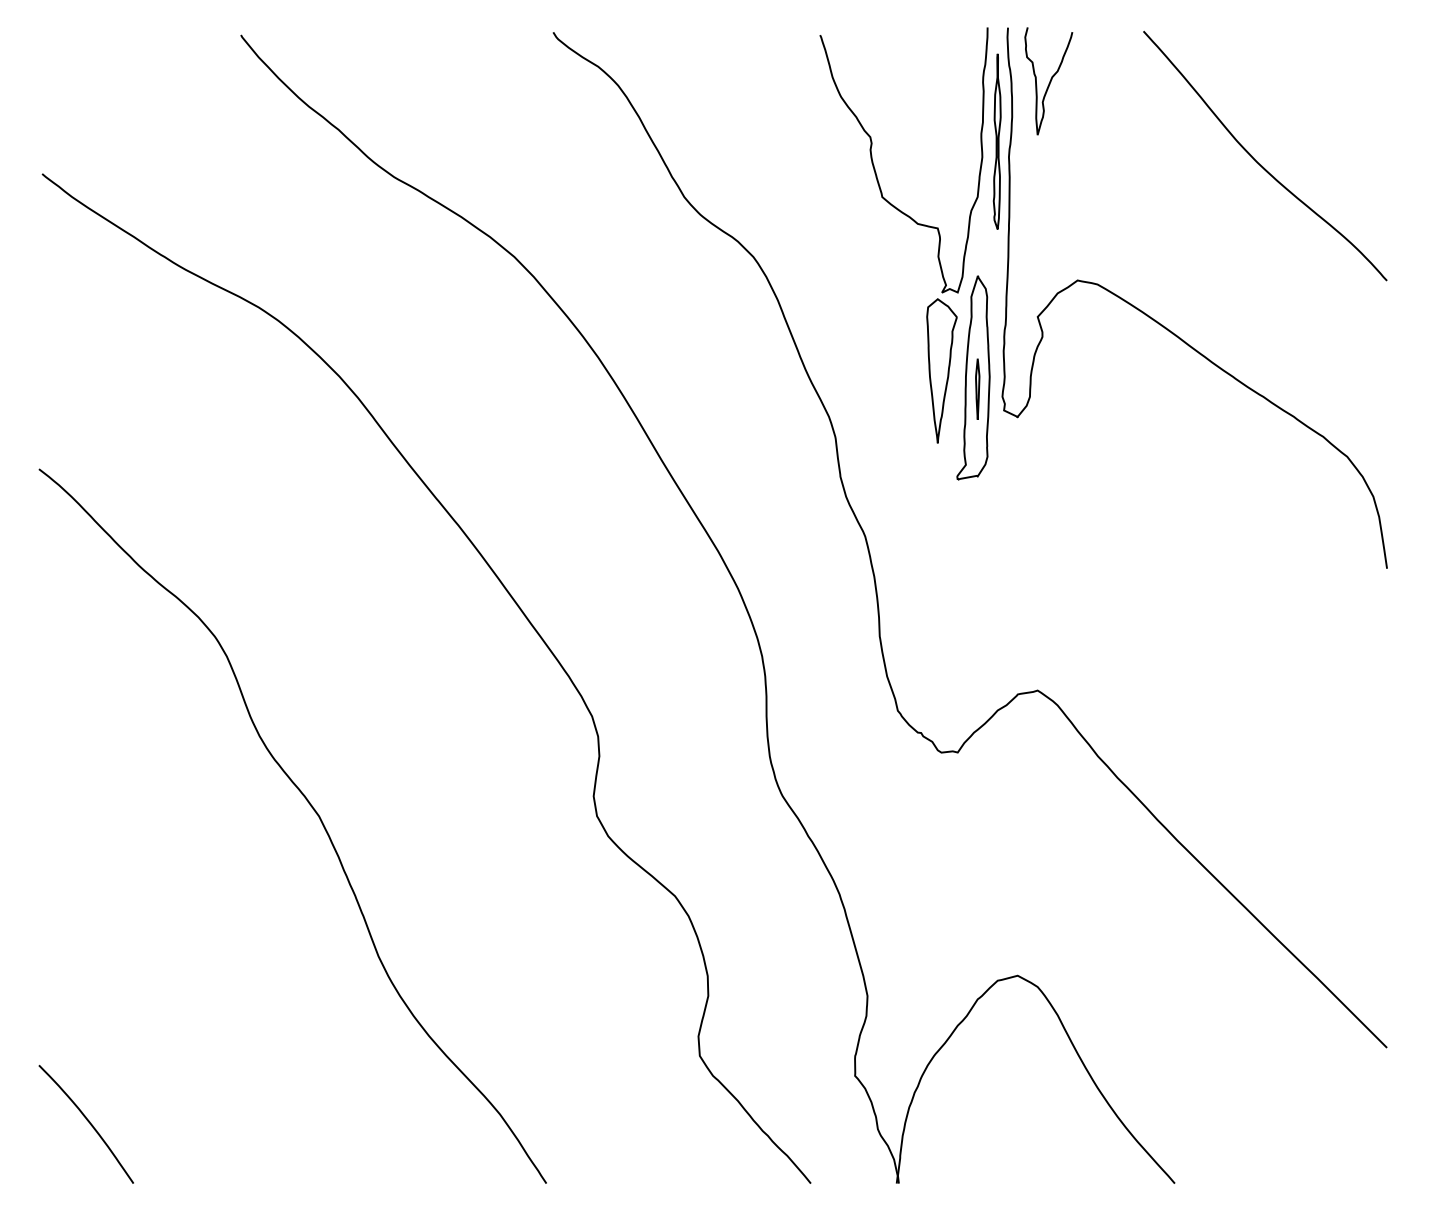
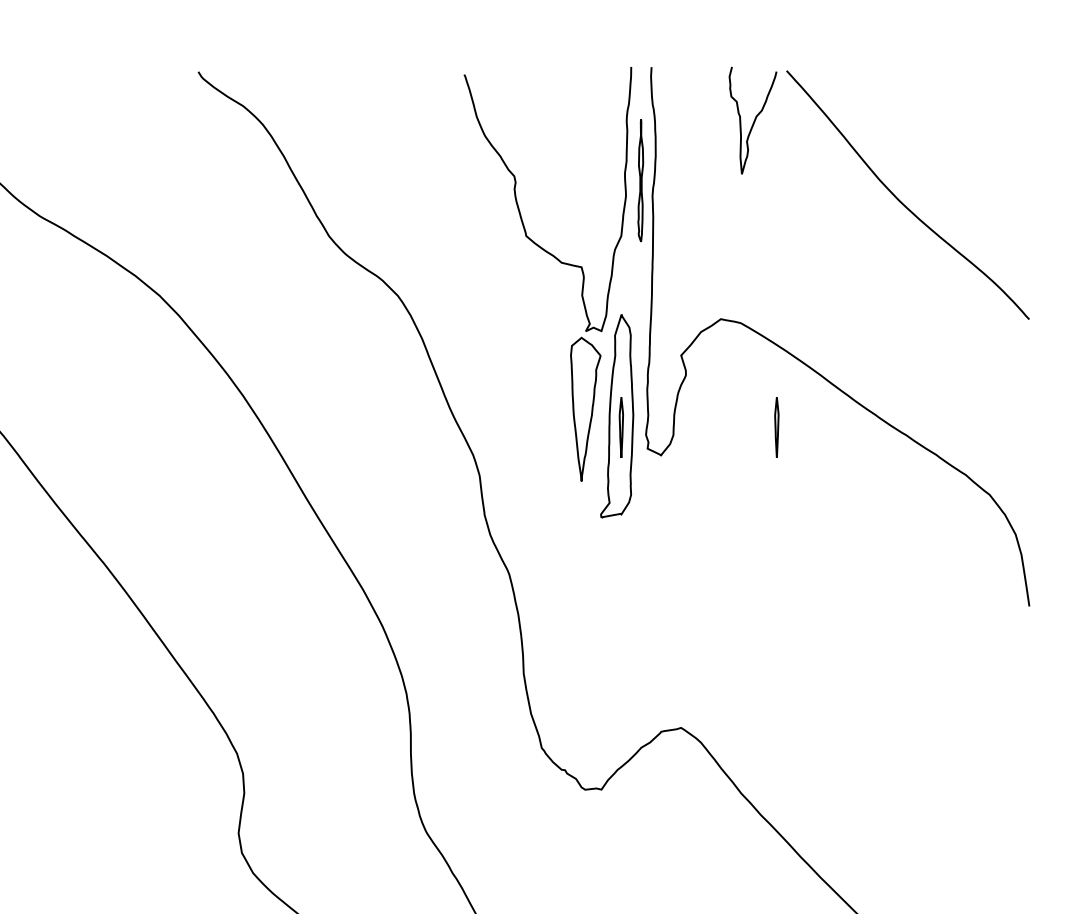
curve: (1049, 81) -> (753, 120), moved
part: (996, 141) -> (640, 180), size x0.7
part: (1133, 388) -> (776, 426), added

